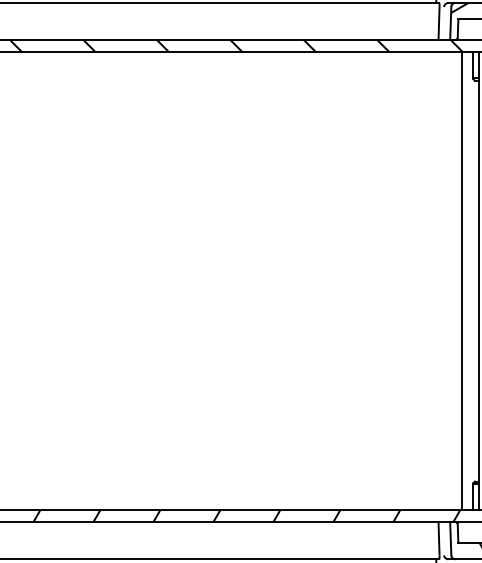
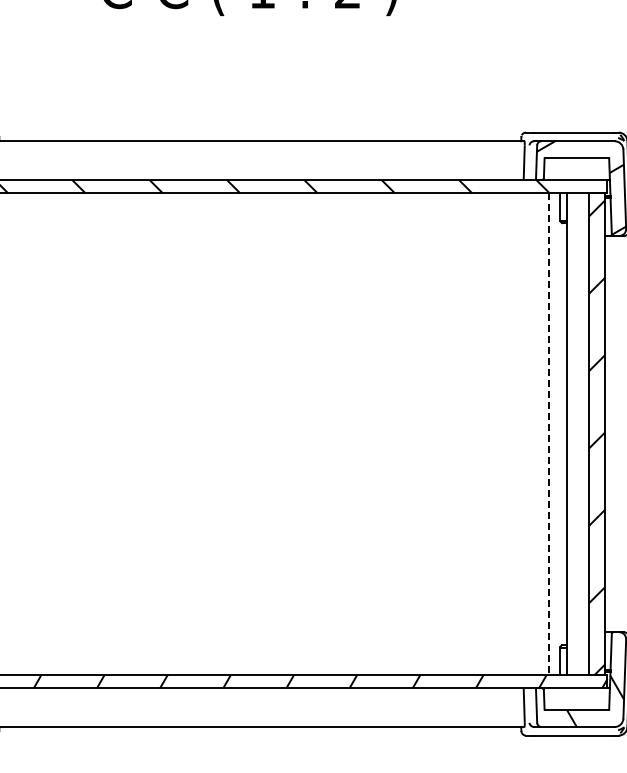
line: (462, 281) -> (548, 434), solid -> dashed

